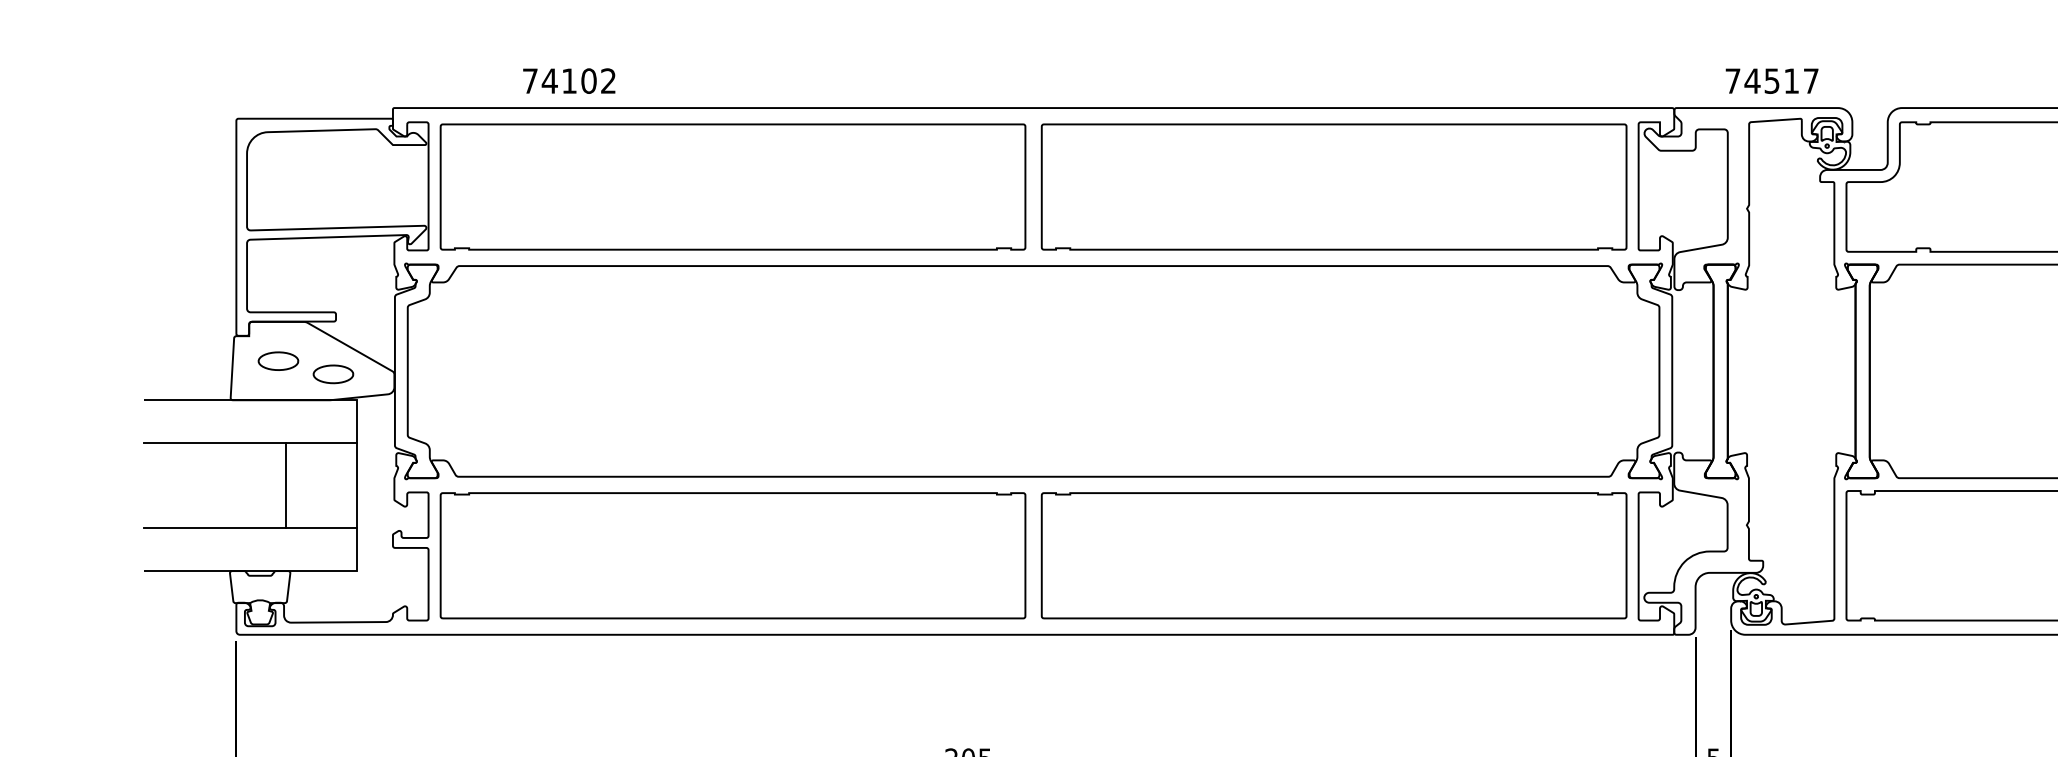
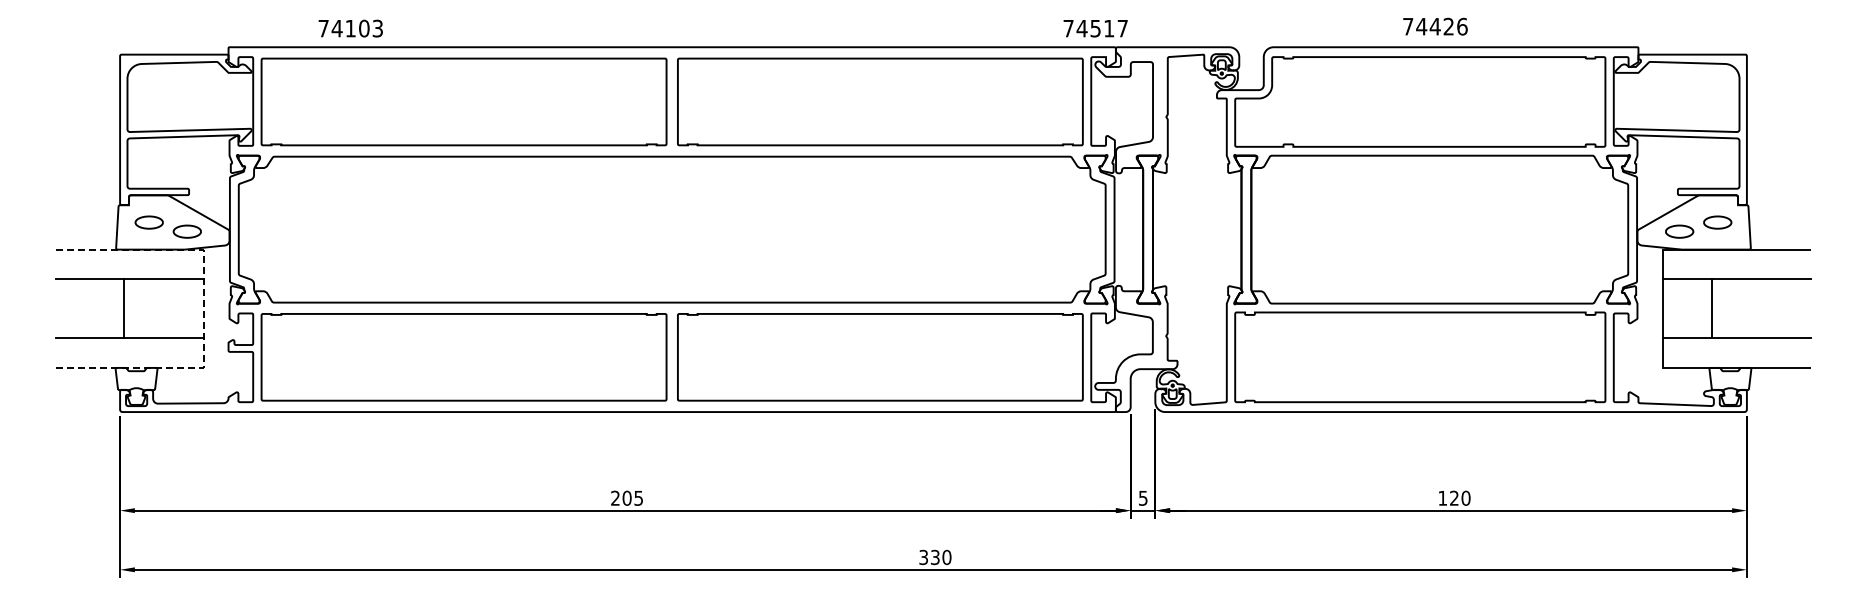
text: (608, 80) -> (377, 28), 74102 -> 74103
text: (1771, 80) -> (1095, 28), moved
line: (286, 485) -> (123, 308), moved
line: (356, 486) -> (203, 309), solid -> dashed

